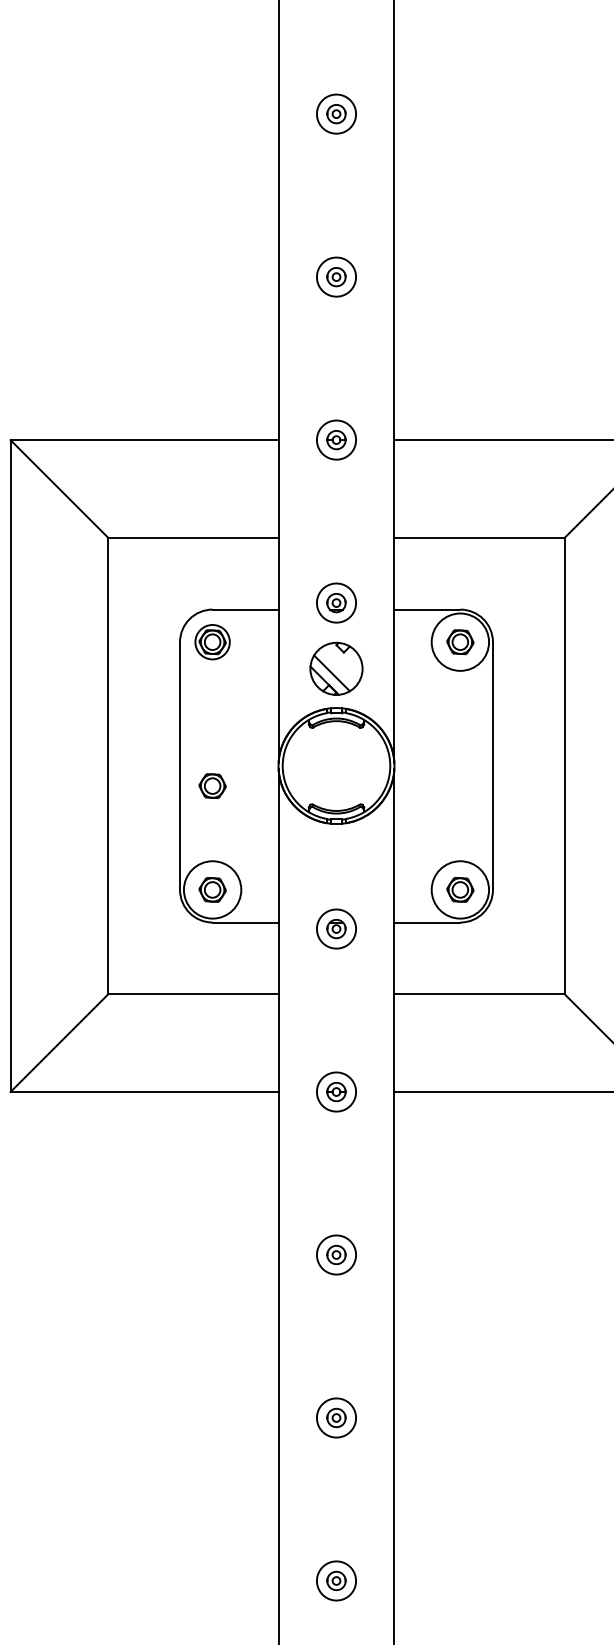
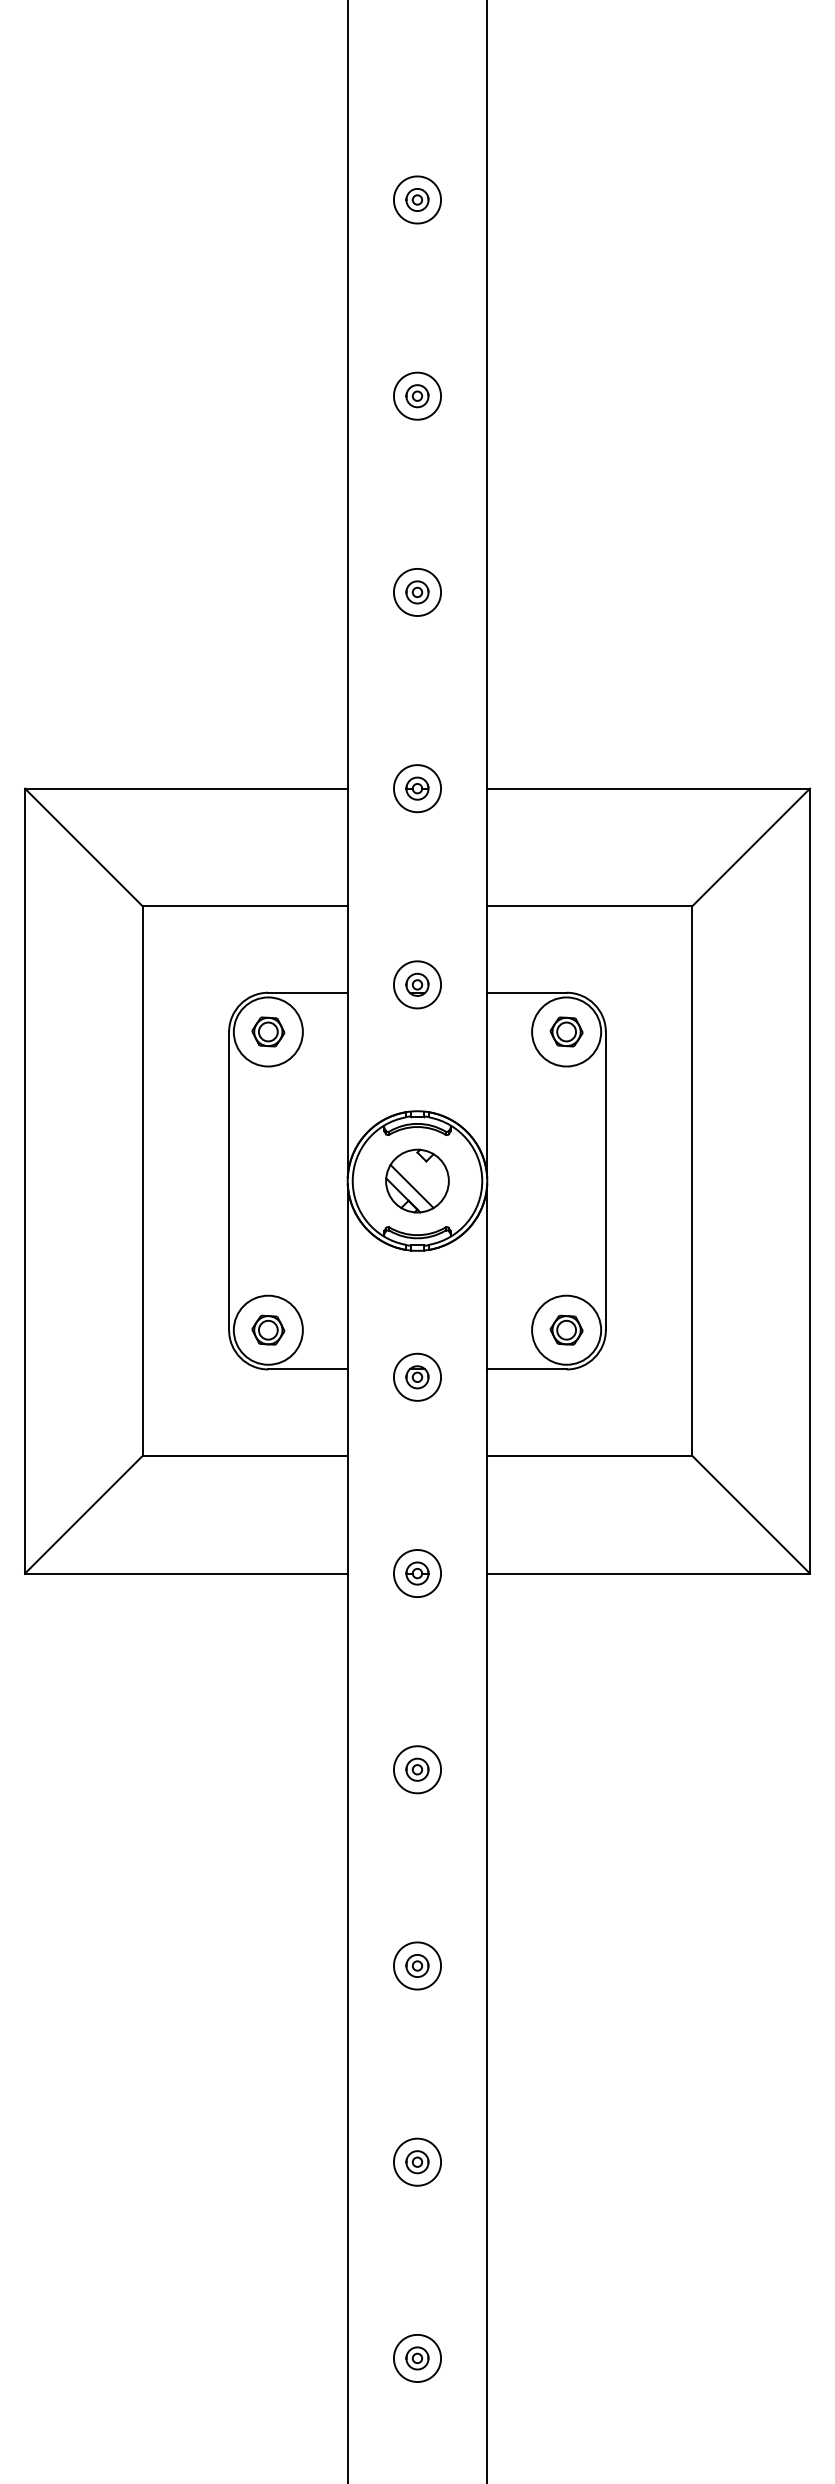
circle: (211, 641) -> (267, 1031), size x1.67
part: (336, 668) -> (417, 1180), moved
part: (212, 785) -> (268, 1204), removed

